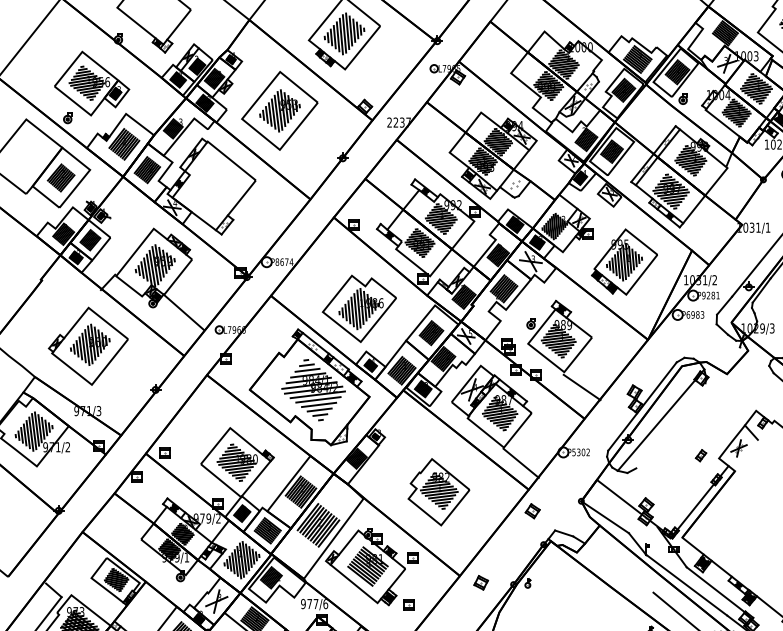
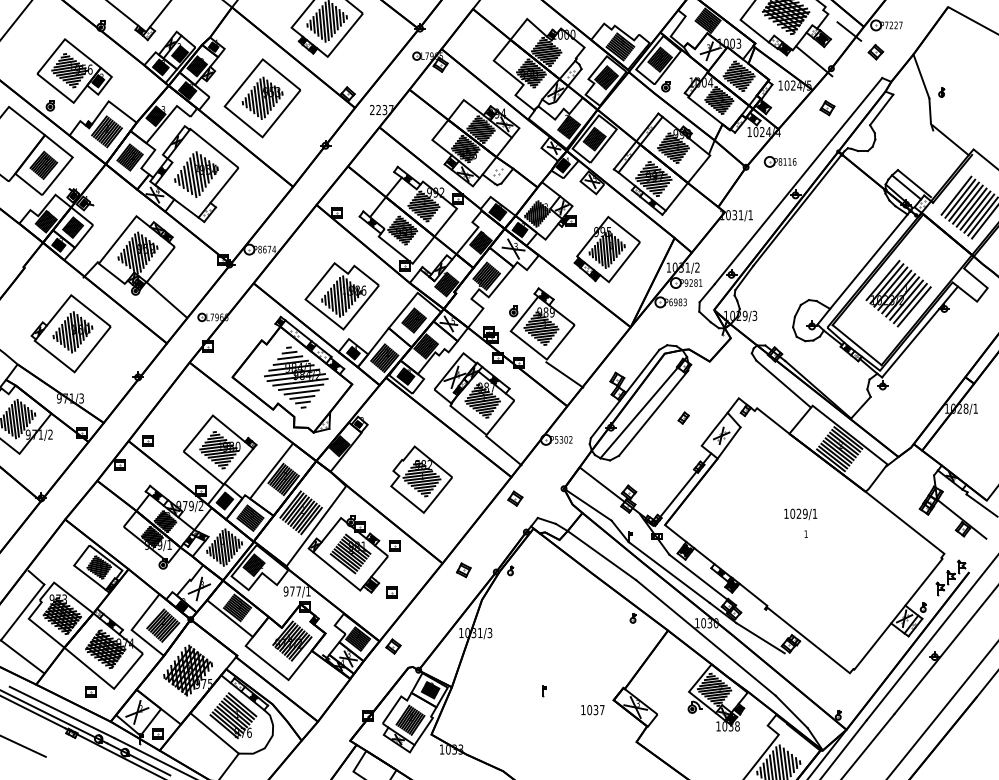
part: (213, 187) -> (196, 174), added
line: (670, 425) -> (653, 412), added
part: (700, 455) -> (683, 417), moved
line: (745, 455) -> (728, 442), added
line: (618, 568) -> (601, 555), added
text: (325, 604) -> (308, 591), 977/6 -> 977/1

